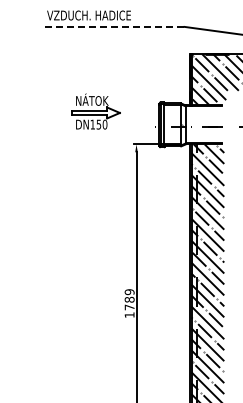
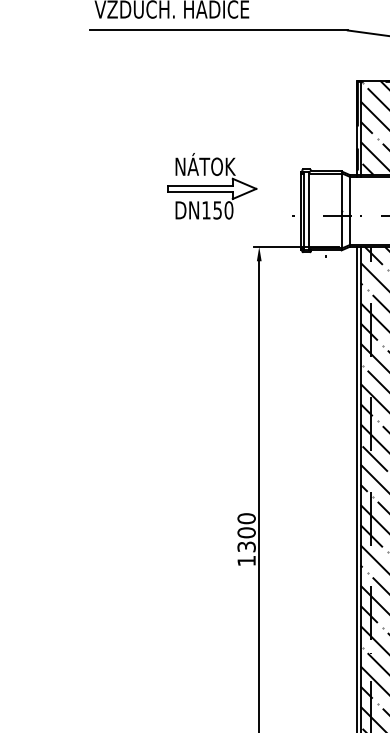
line: (115, 26) -> (220, 29), dashed -> solid
part: (95, 111) -> (211, 186), moved
text: (129, 299) -> (246, 532), 1789 -> 1300

